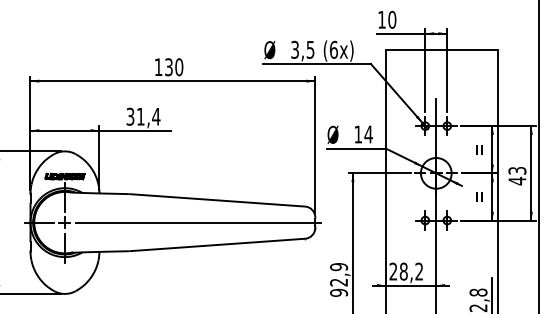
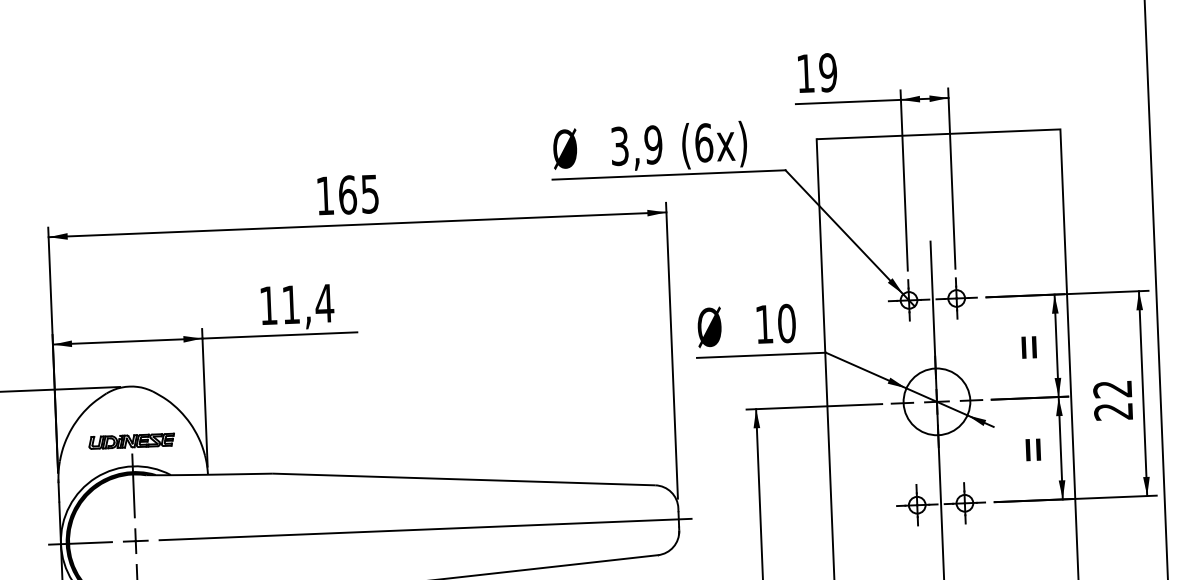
text: (392, 19) -> (828, 71), 10 -> 19
text: (310, 49) -> (653, 144), 3,5 -> 3,9
text: (174, 67) -> (359, 195), 130 -> 165
text: (130, 116) -> (268, 305), 31,4 -> 11,4
text: (368, 134) -> (786, 323), 14 -> 10
text: (517, 176) -> (1113, 401), 43 -> 22

